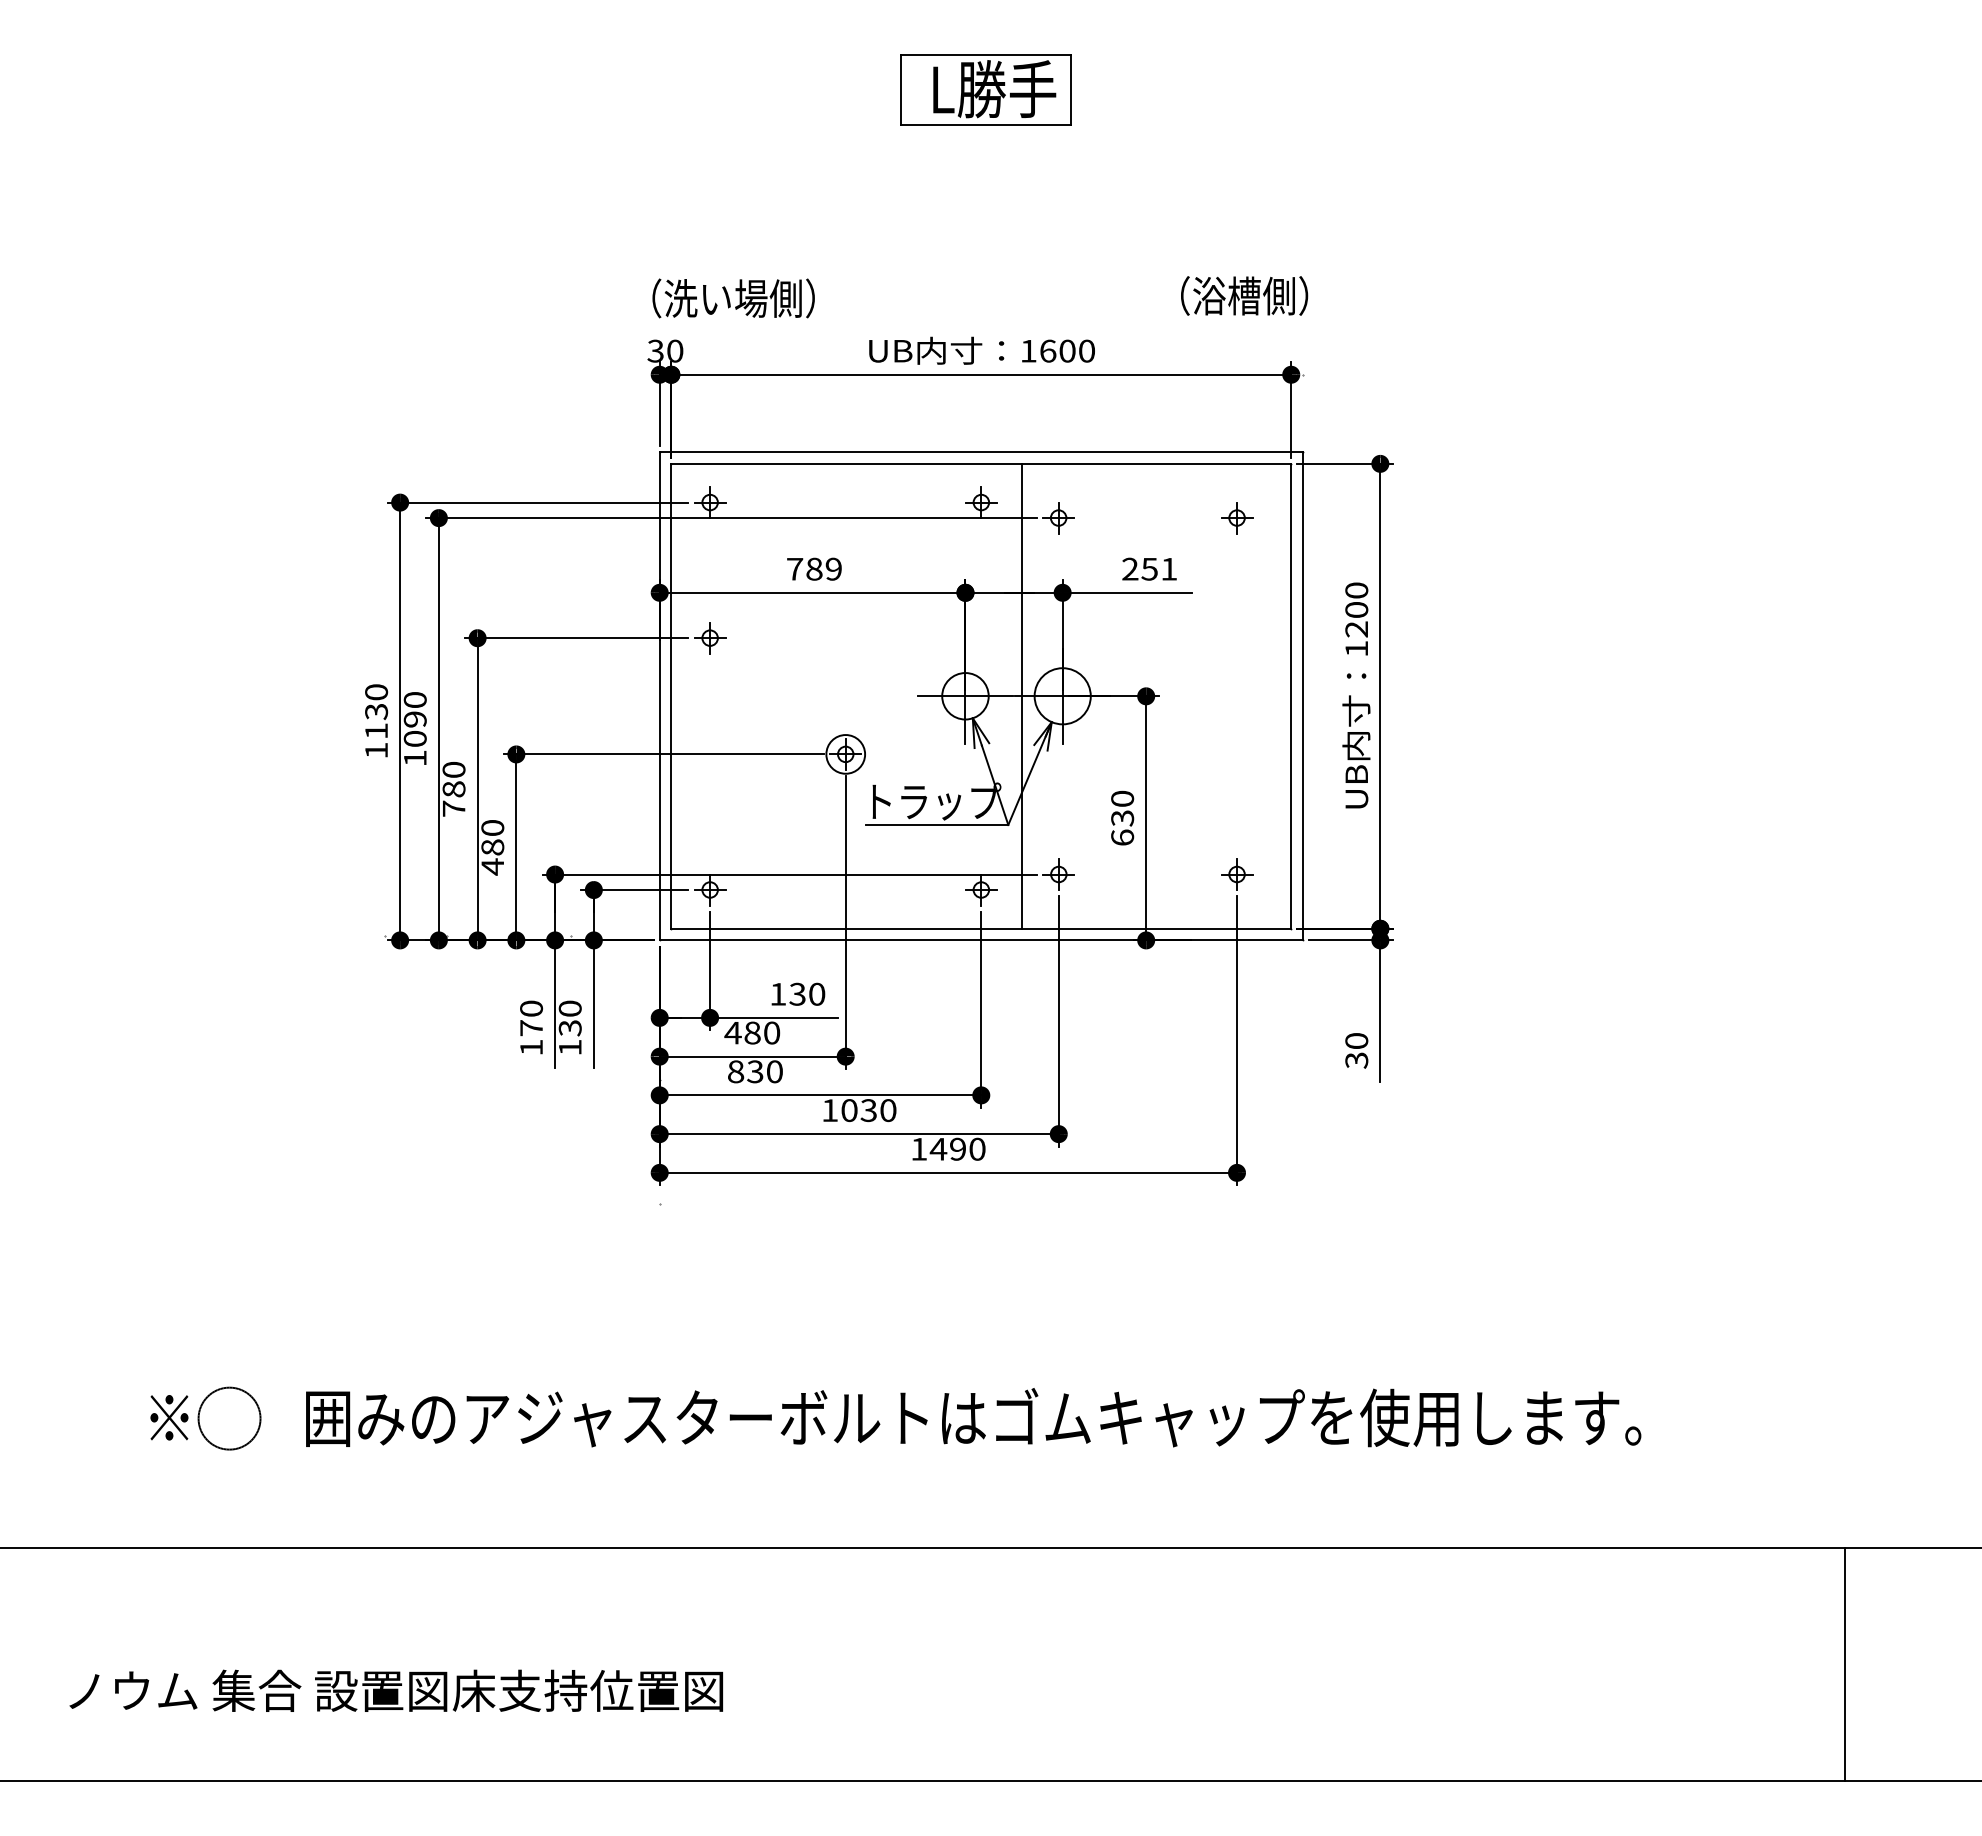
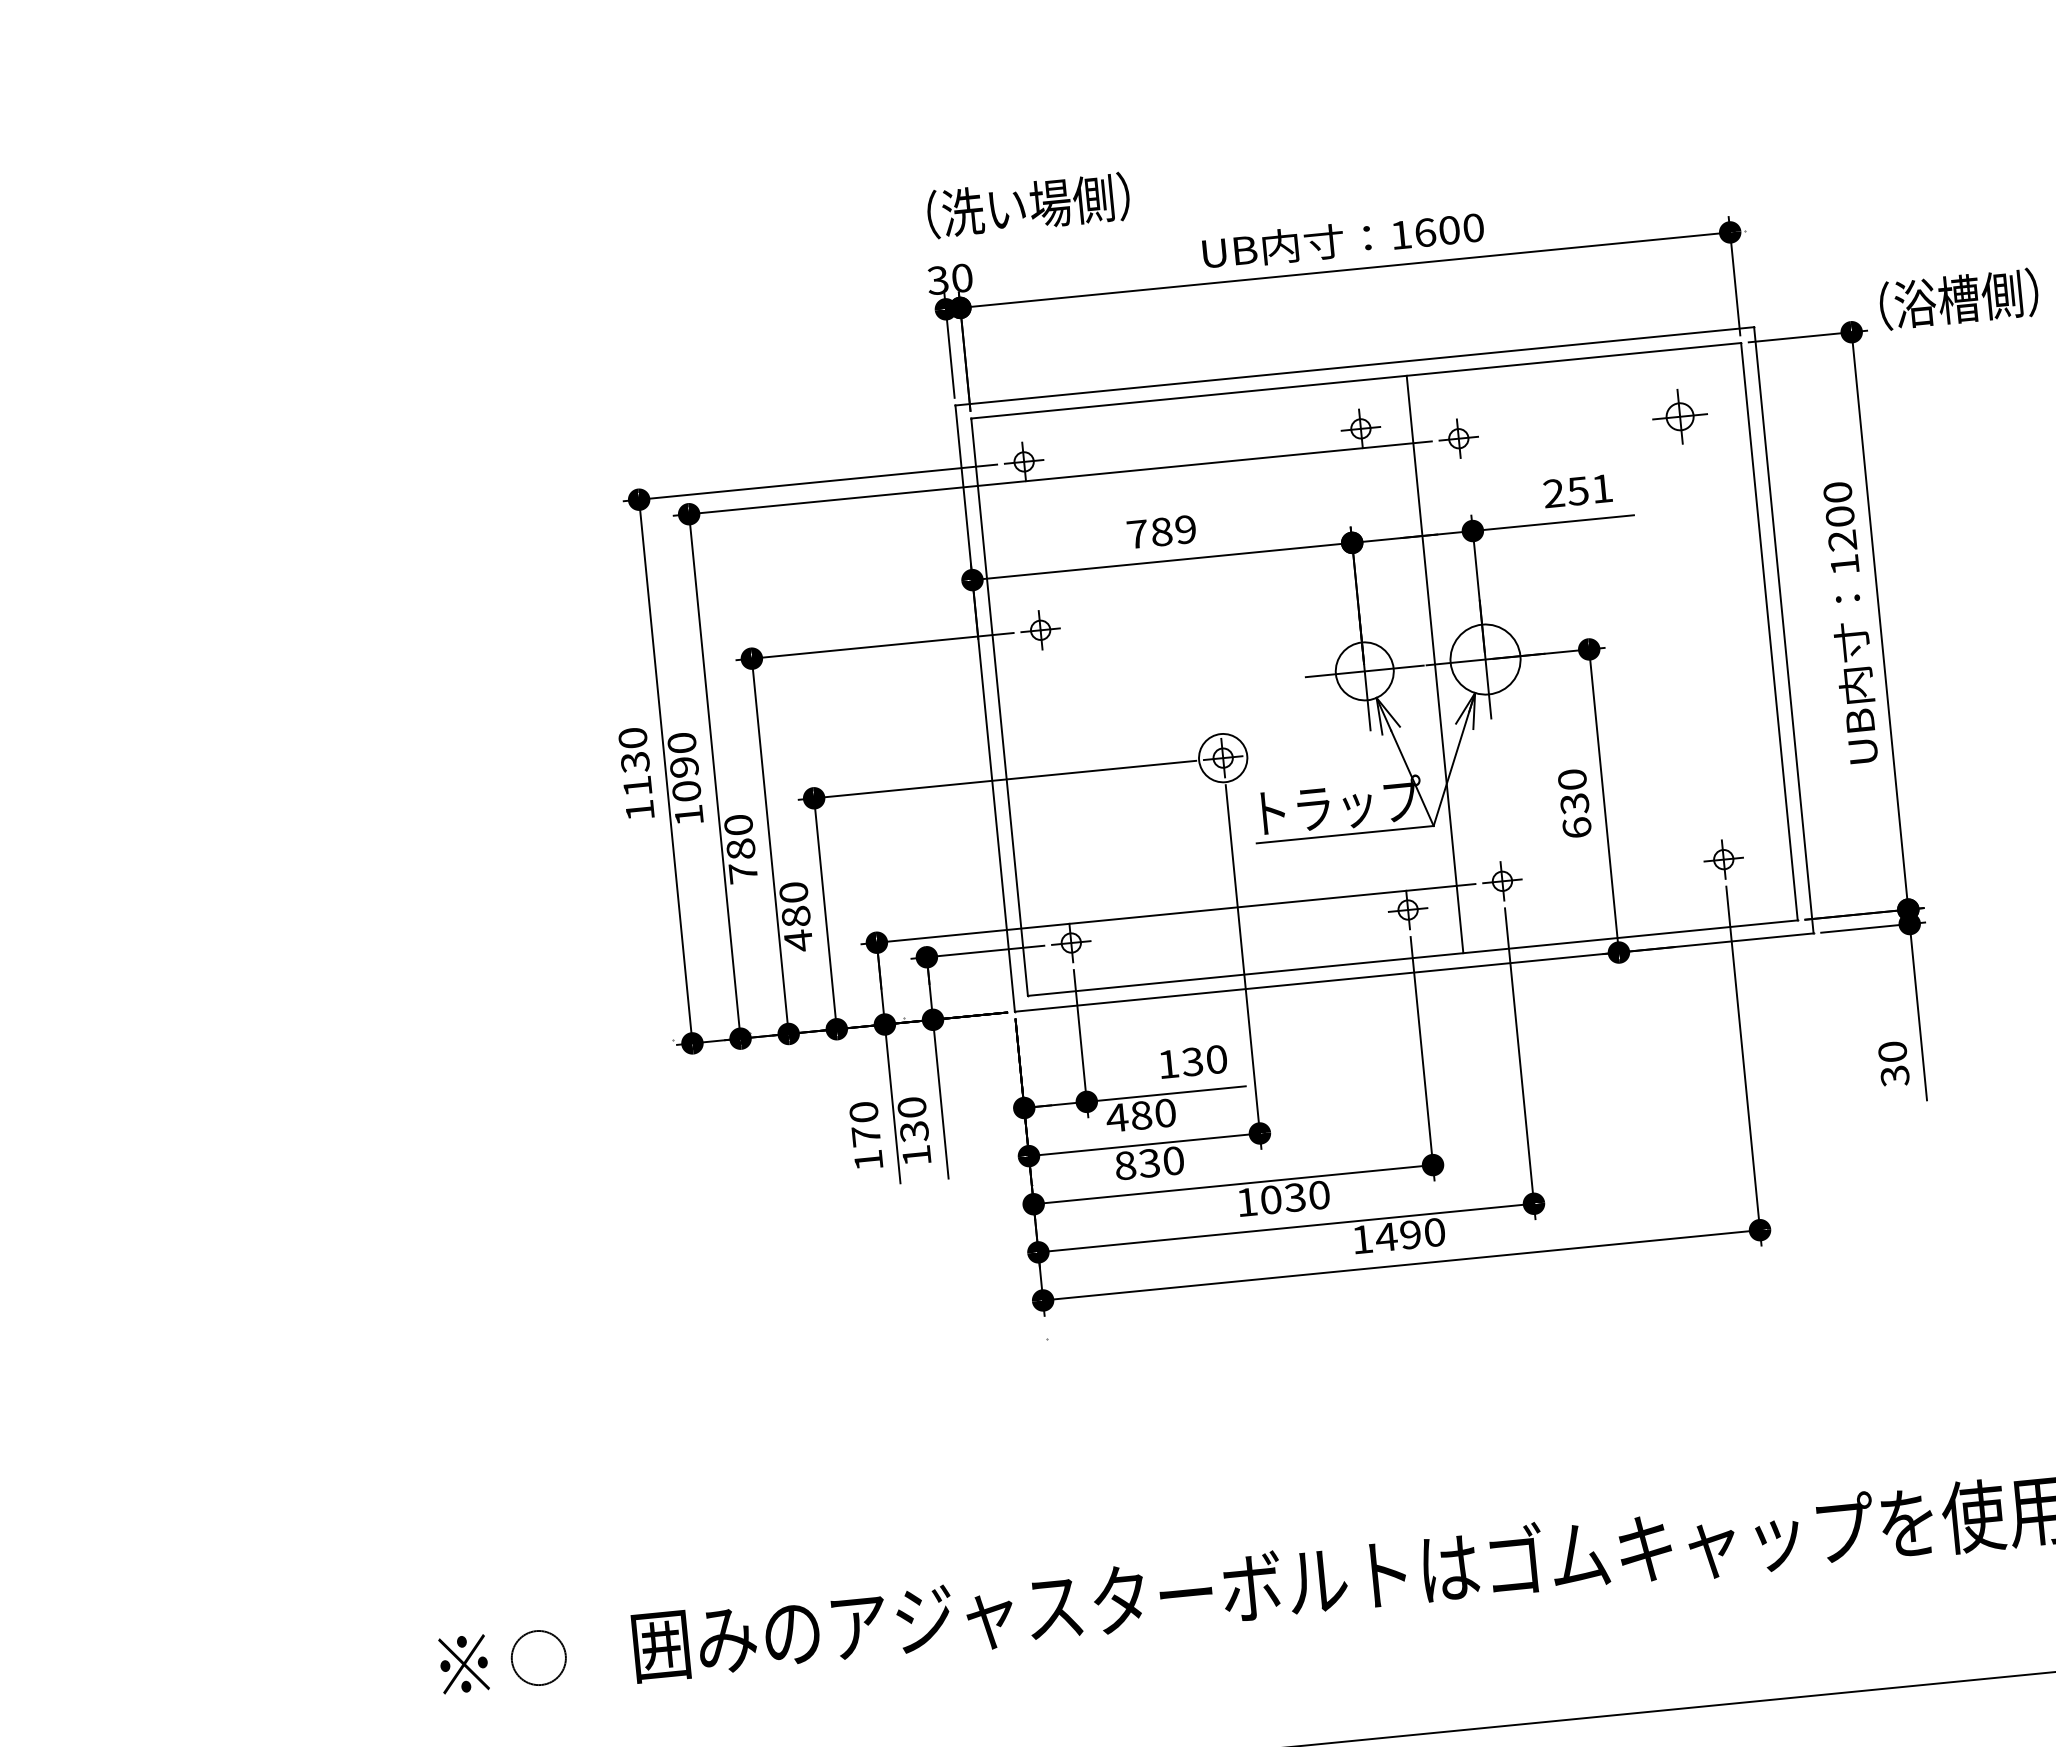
text: (1244, 295) -> (1958, 298), moved
part: (1237, 518) -> (1680, 417), size x1.4
circle: (229, 1418) -> (538, 1657), size x0.7

